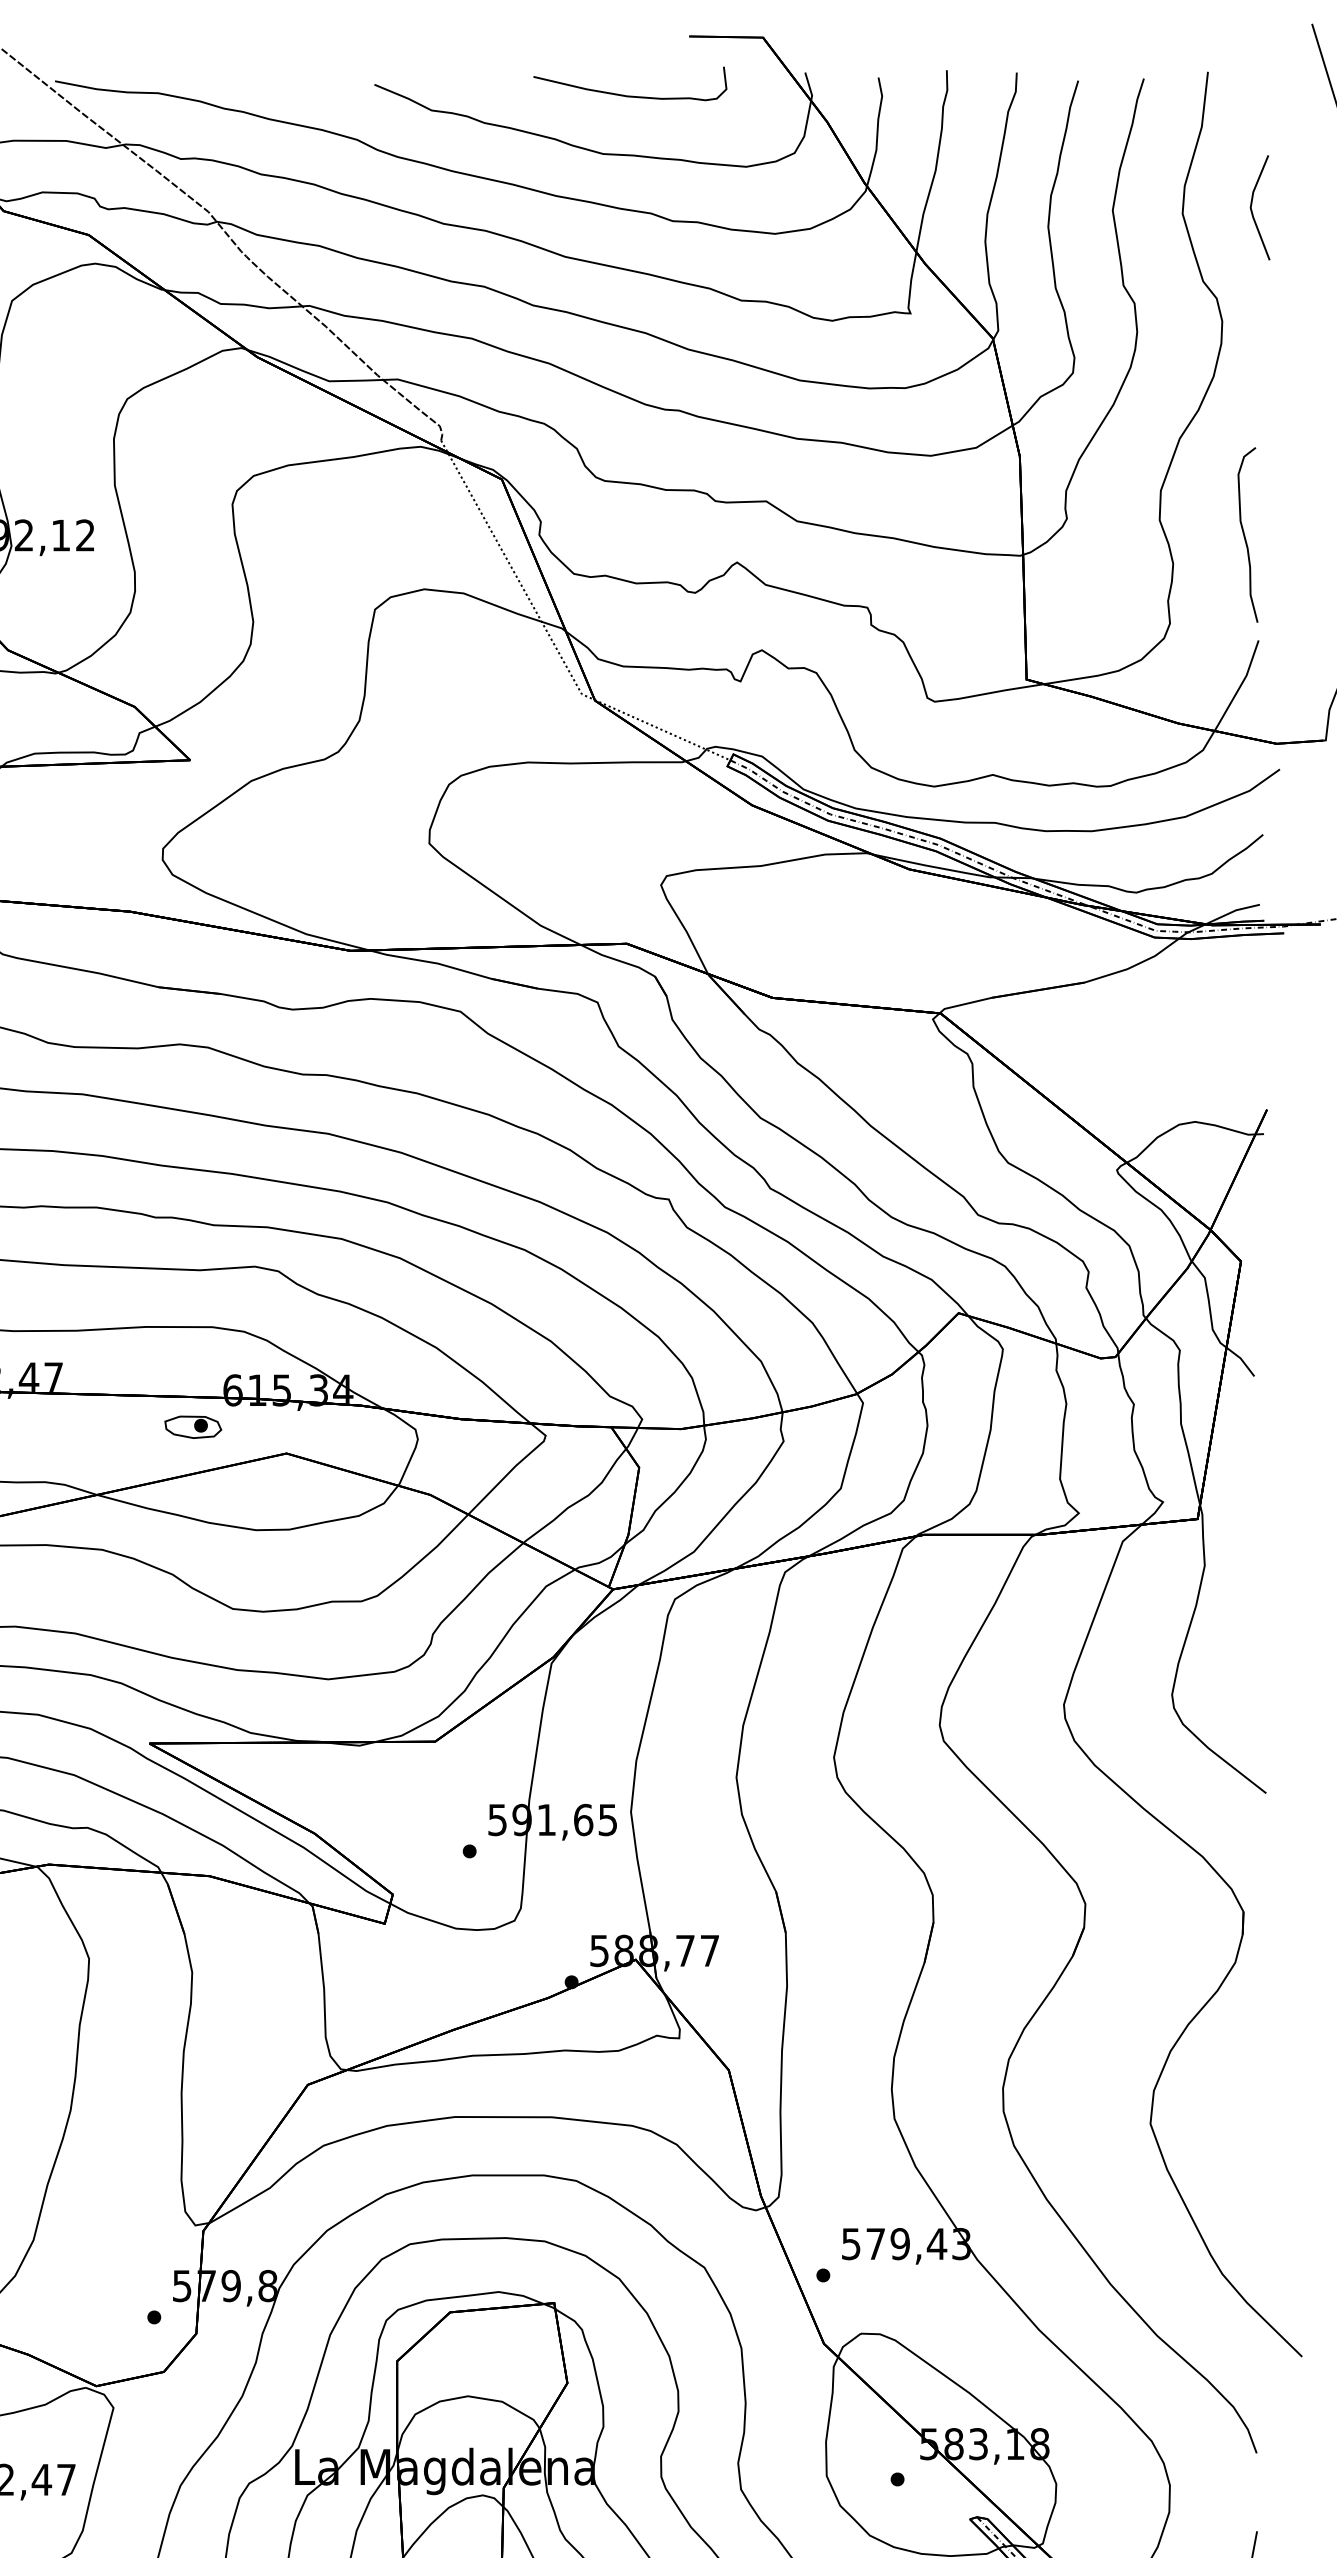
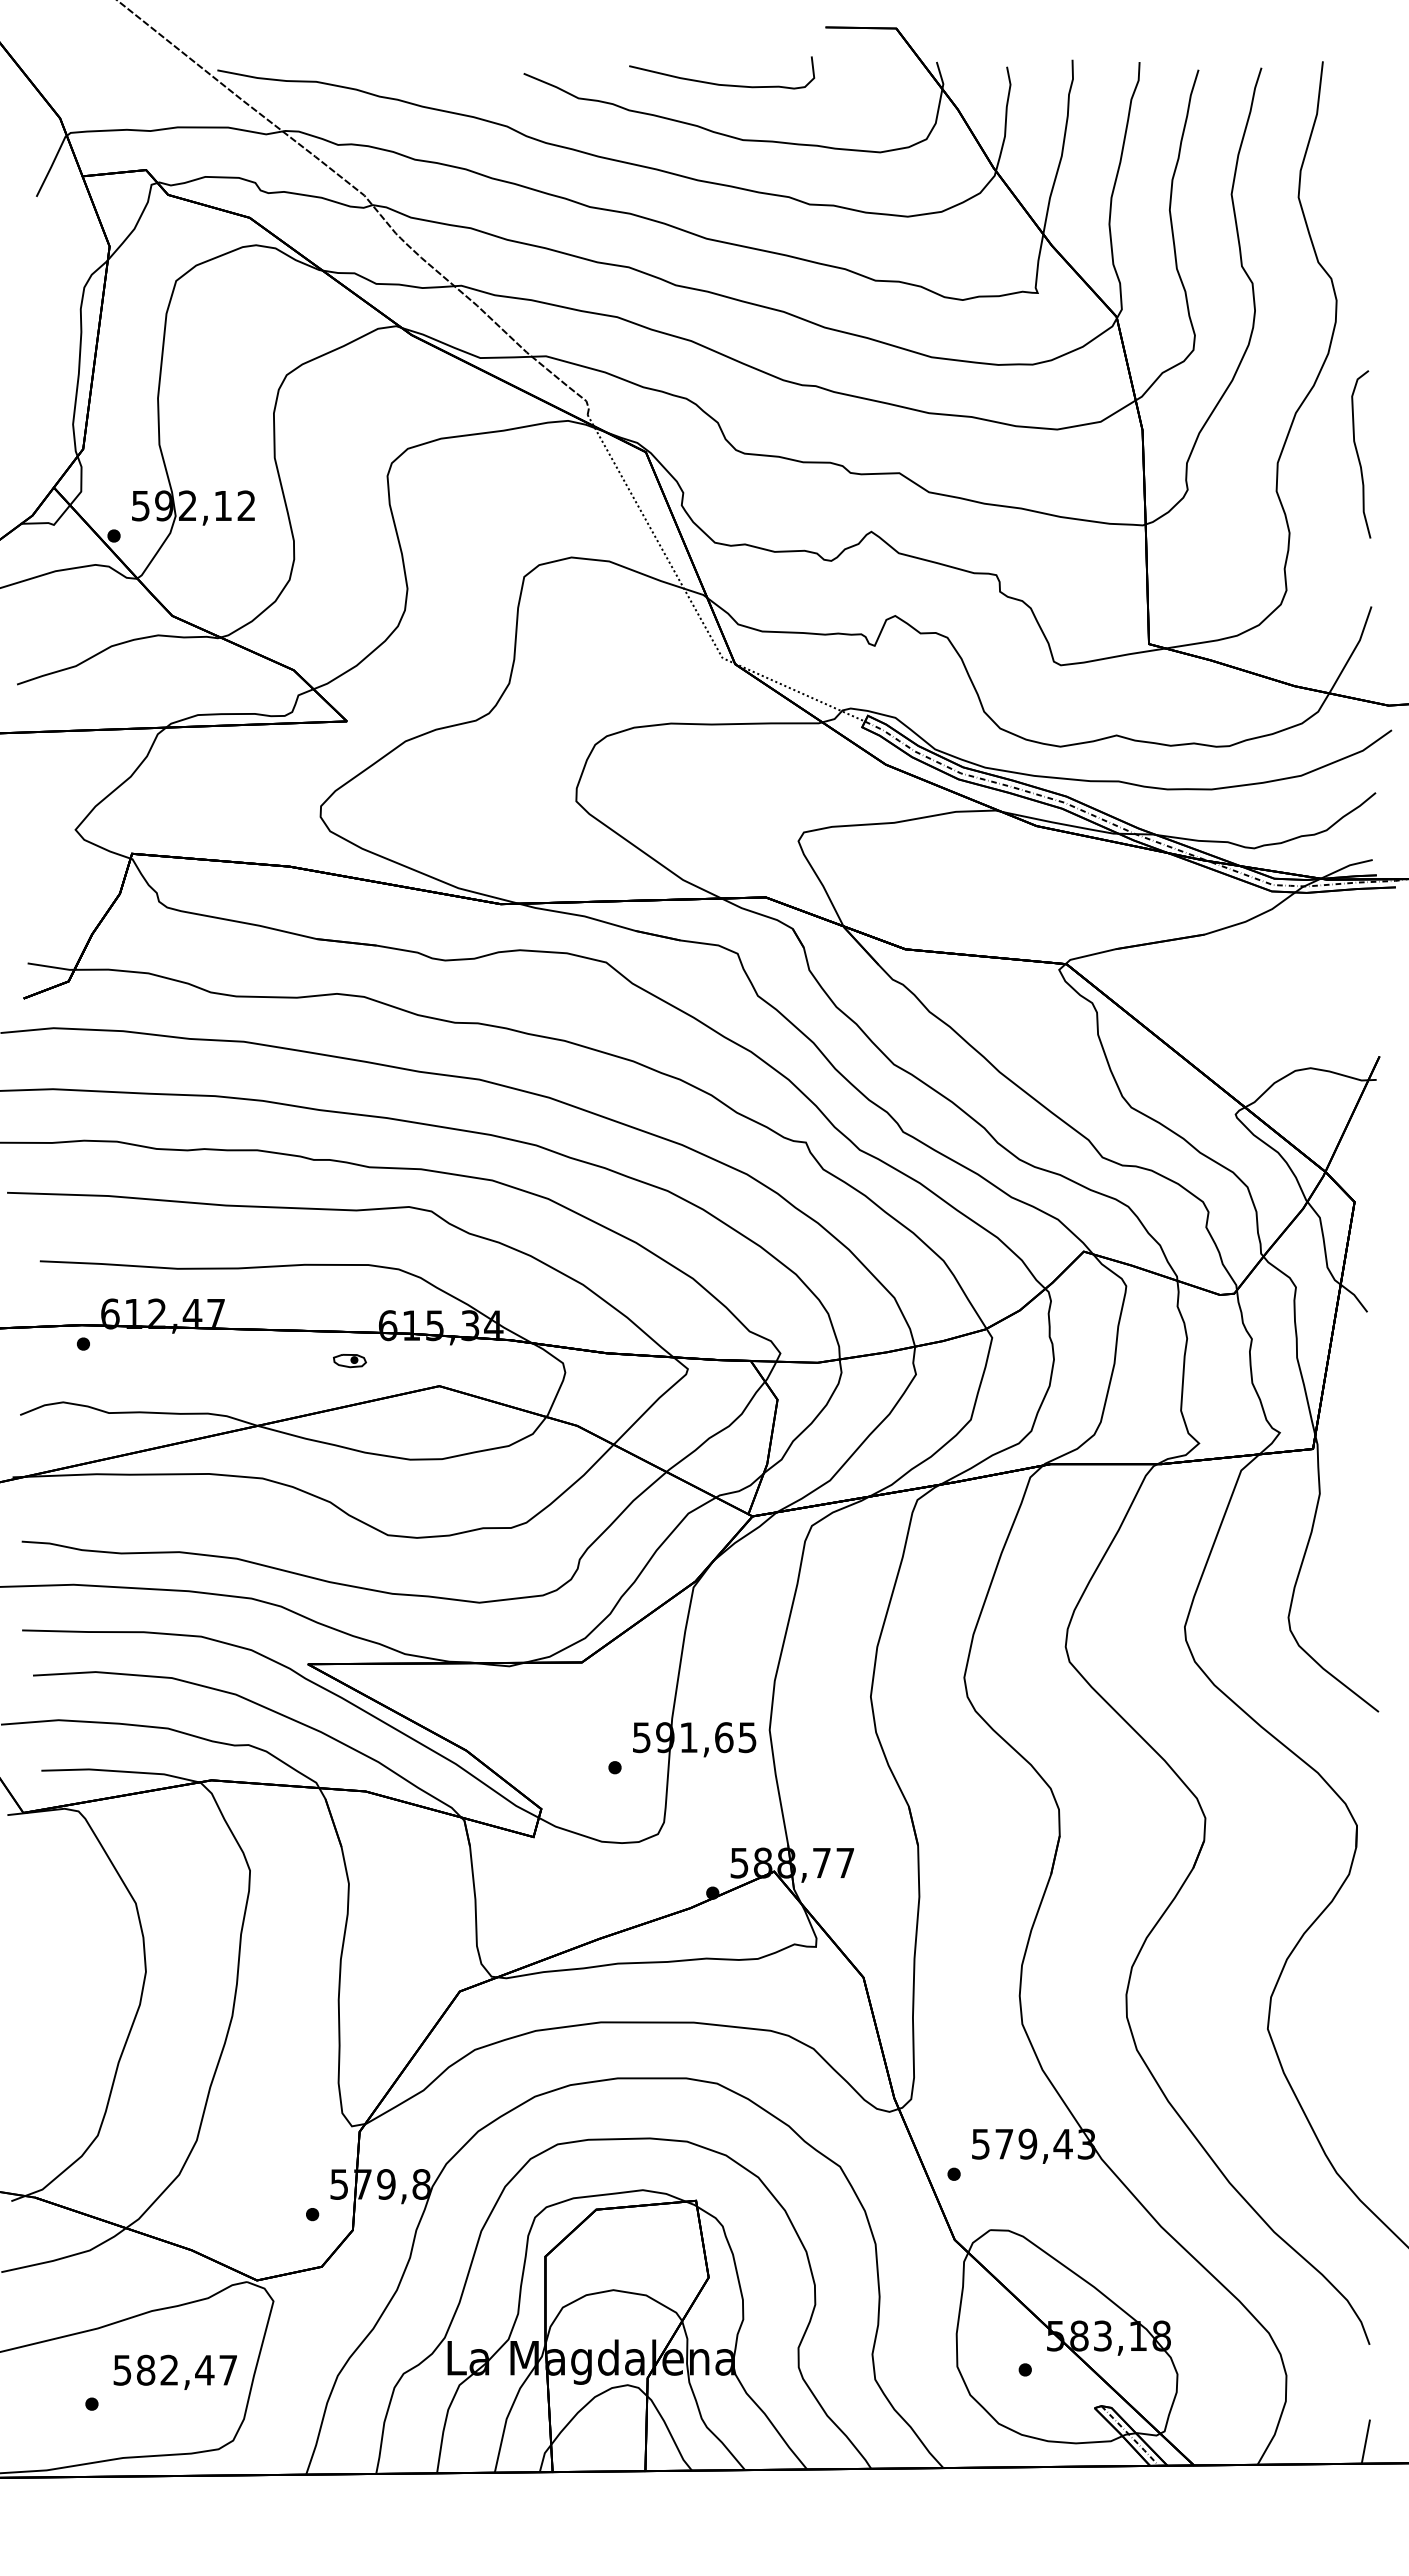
curve: (626, 94) -> (718, 83), moved
line: (1252, 205) -> (1365, 189), removed
curve: (1246, 537) -> (1359, 456), moved
part: (192, 1426) -> (349, 1360), size x0.6

